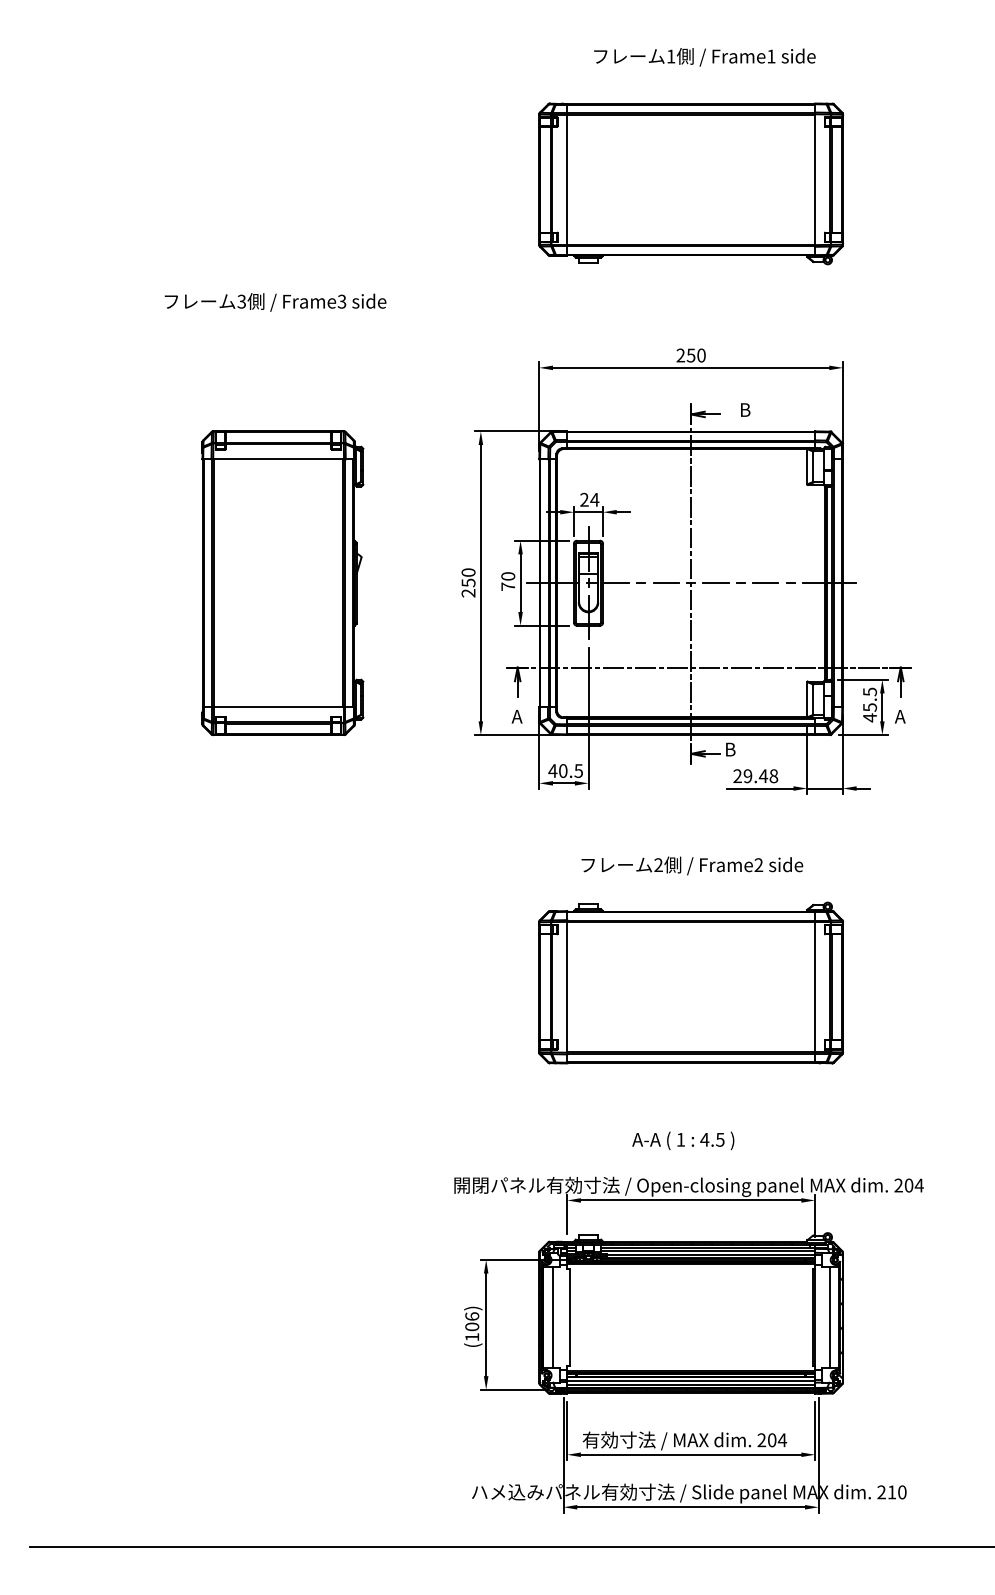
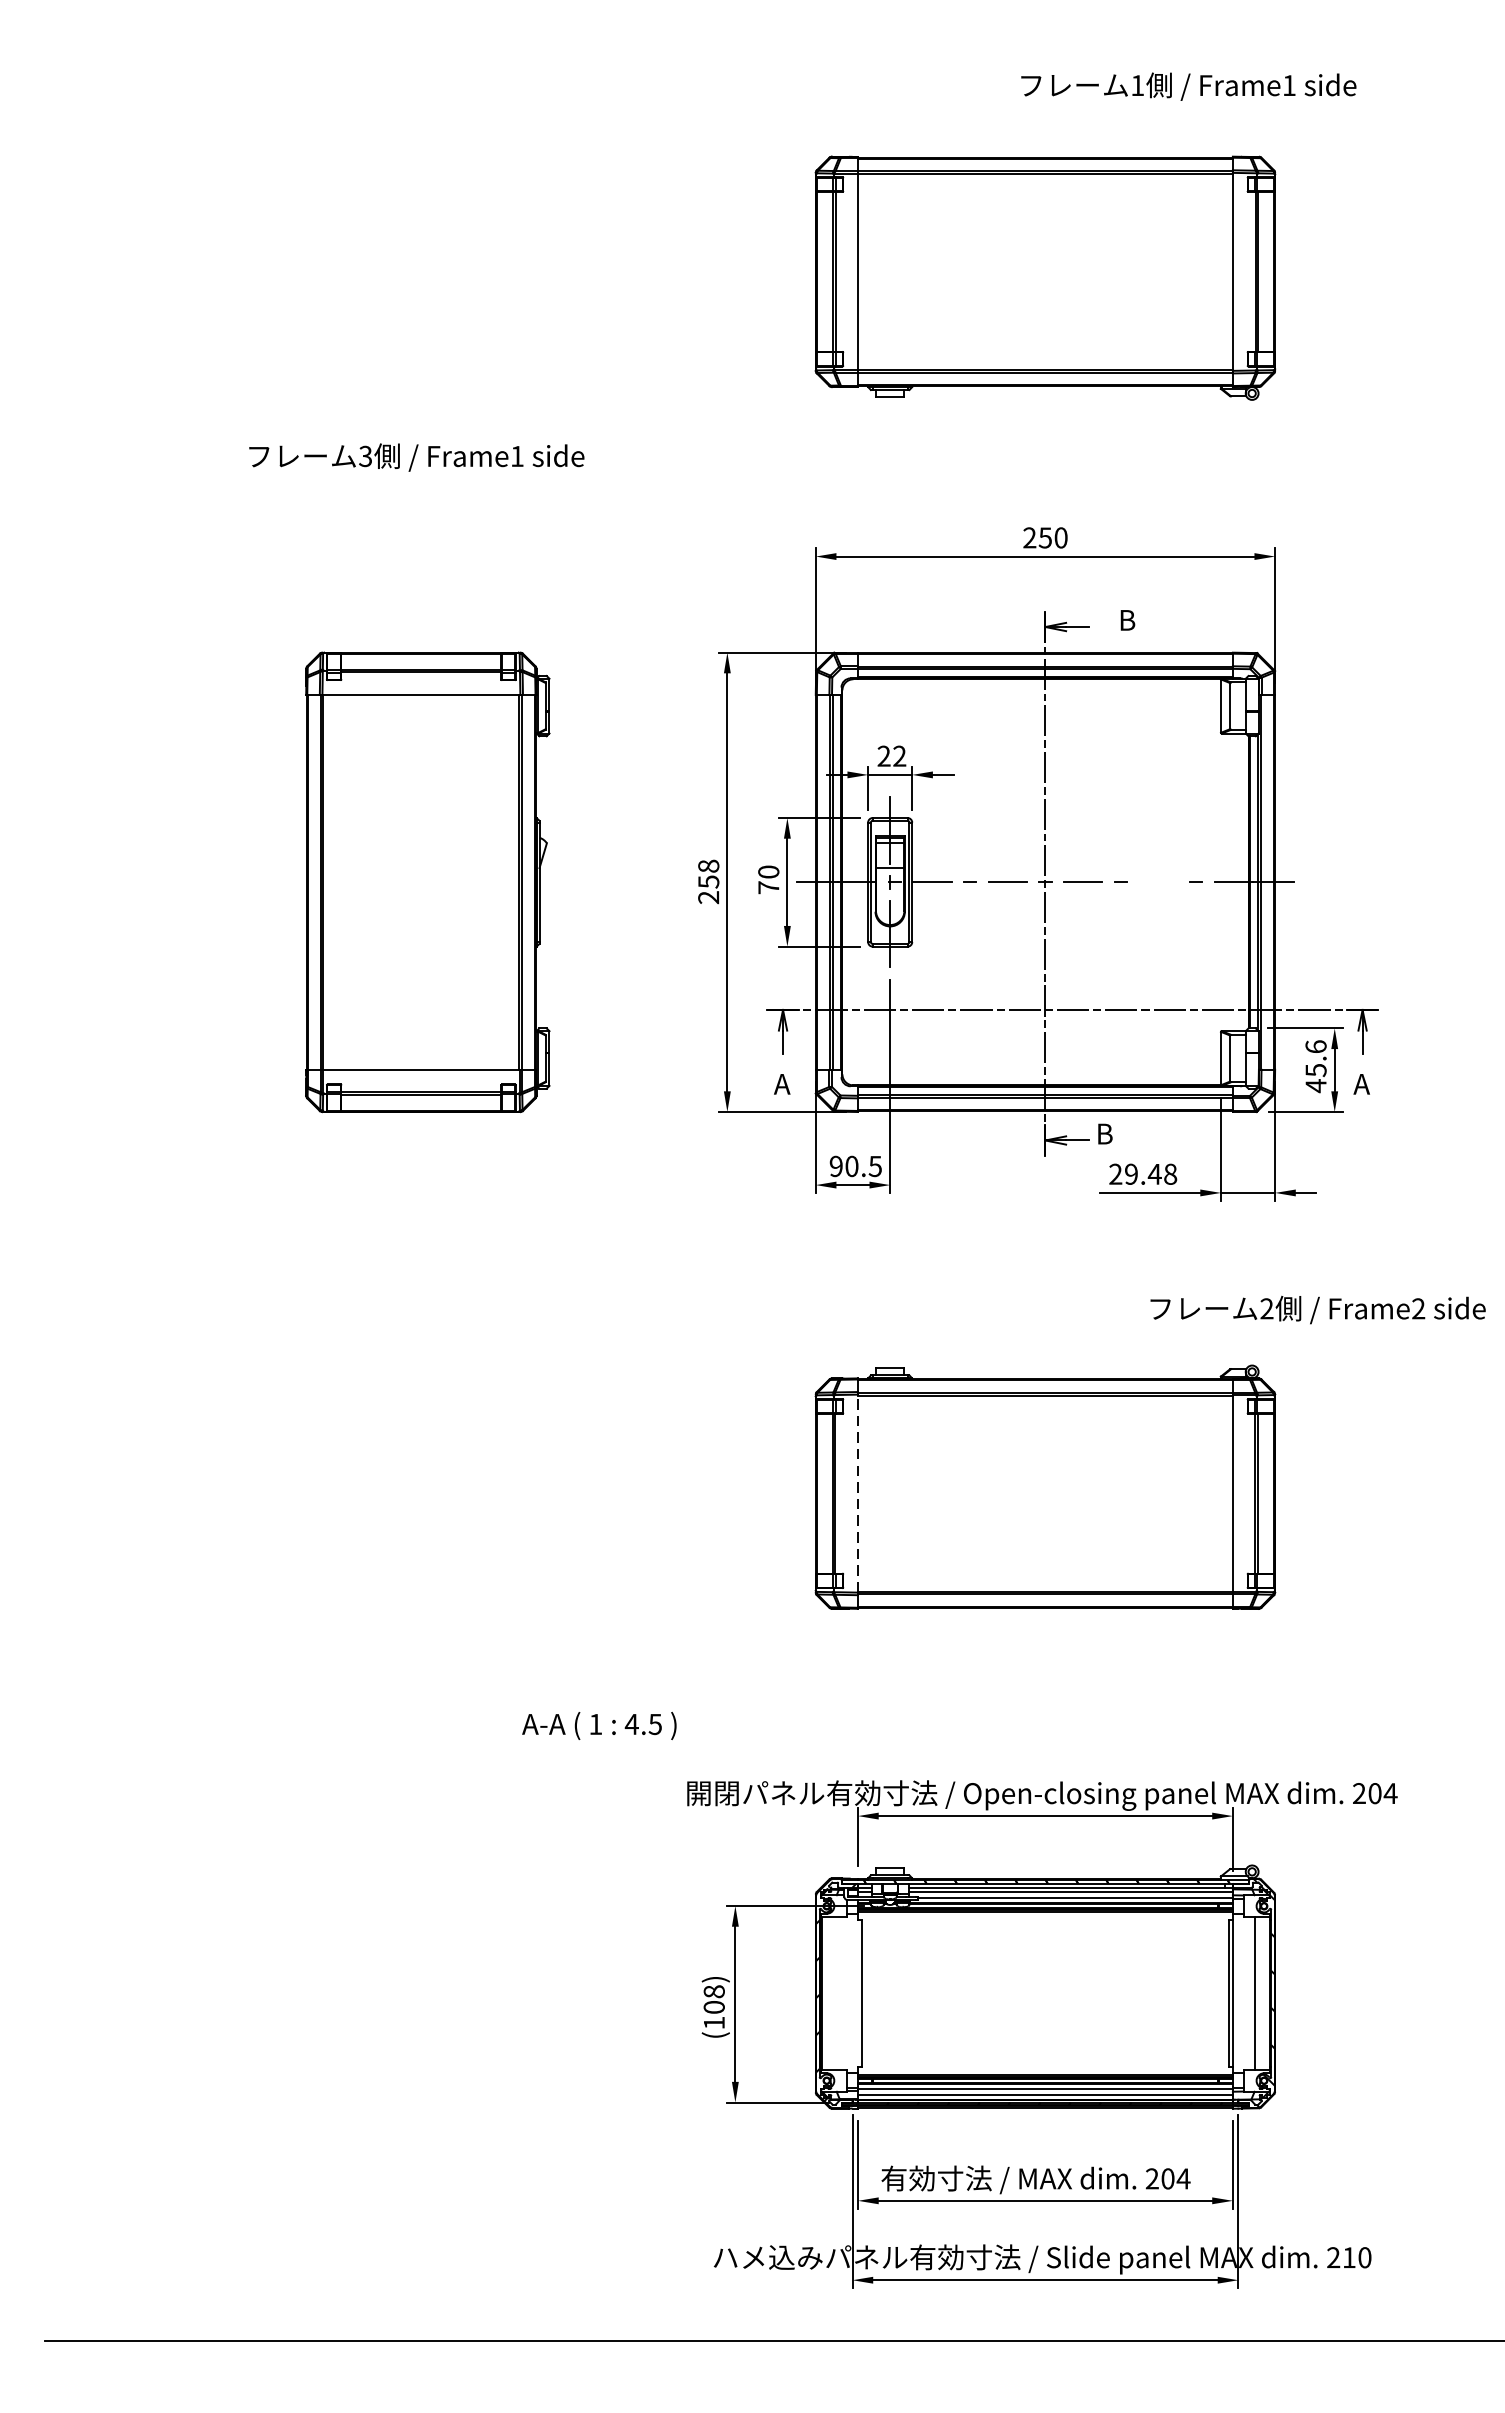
text: (704, 57) -> (1188, 87), moved
text: (341, 301) -> (516, 456), Frame3 -> Frame1
text: (594, 499) -> (899, 755), 24 -> 22
text: (468, 572) -> (708, 866), 250 -> 258
line: (765, 583) -> (1157, 882), removed
text: (869, 691) -> (1315, 1046), 45.5 -> 45.6
text: (552, 770) -> (835, 1165), 40.5 -> 90.5
text: (692, 865) -> (1318, 1309), moved
line: (567, 986) -> (858, 1492), solid -> dashed
text: (683, 1140) -> (599, 1725), moved
text: (472, 1316) -> (714, 1991), (106) -> (108)
line: (552, 1317) -> (835, 1993), removed

